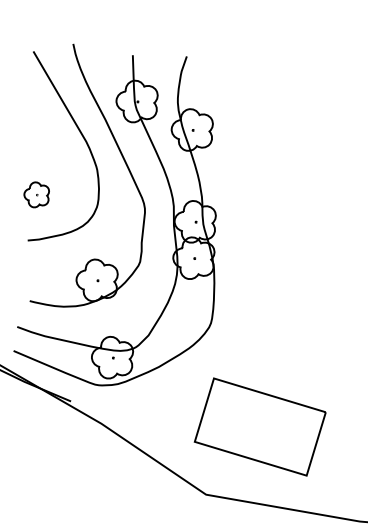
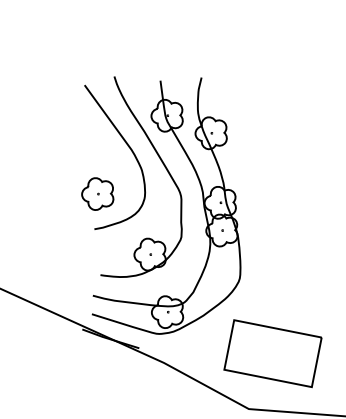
part: (36, 194) -> (97, 193), size x1.67
part: (259, 426) -> (272, 353), moved

